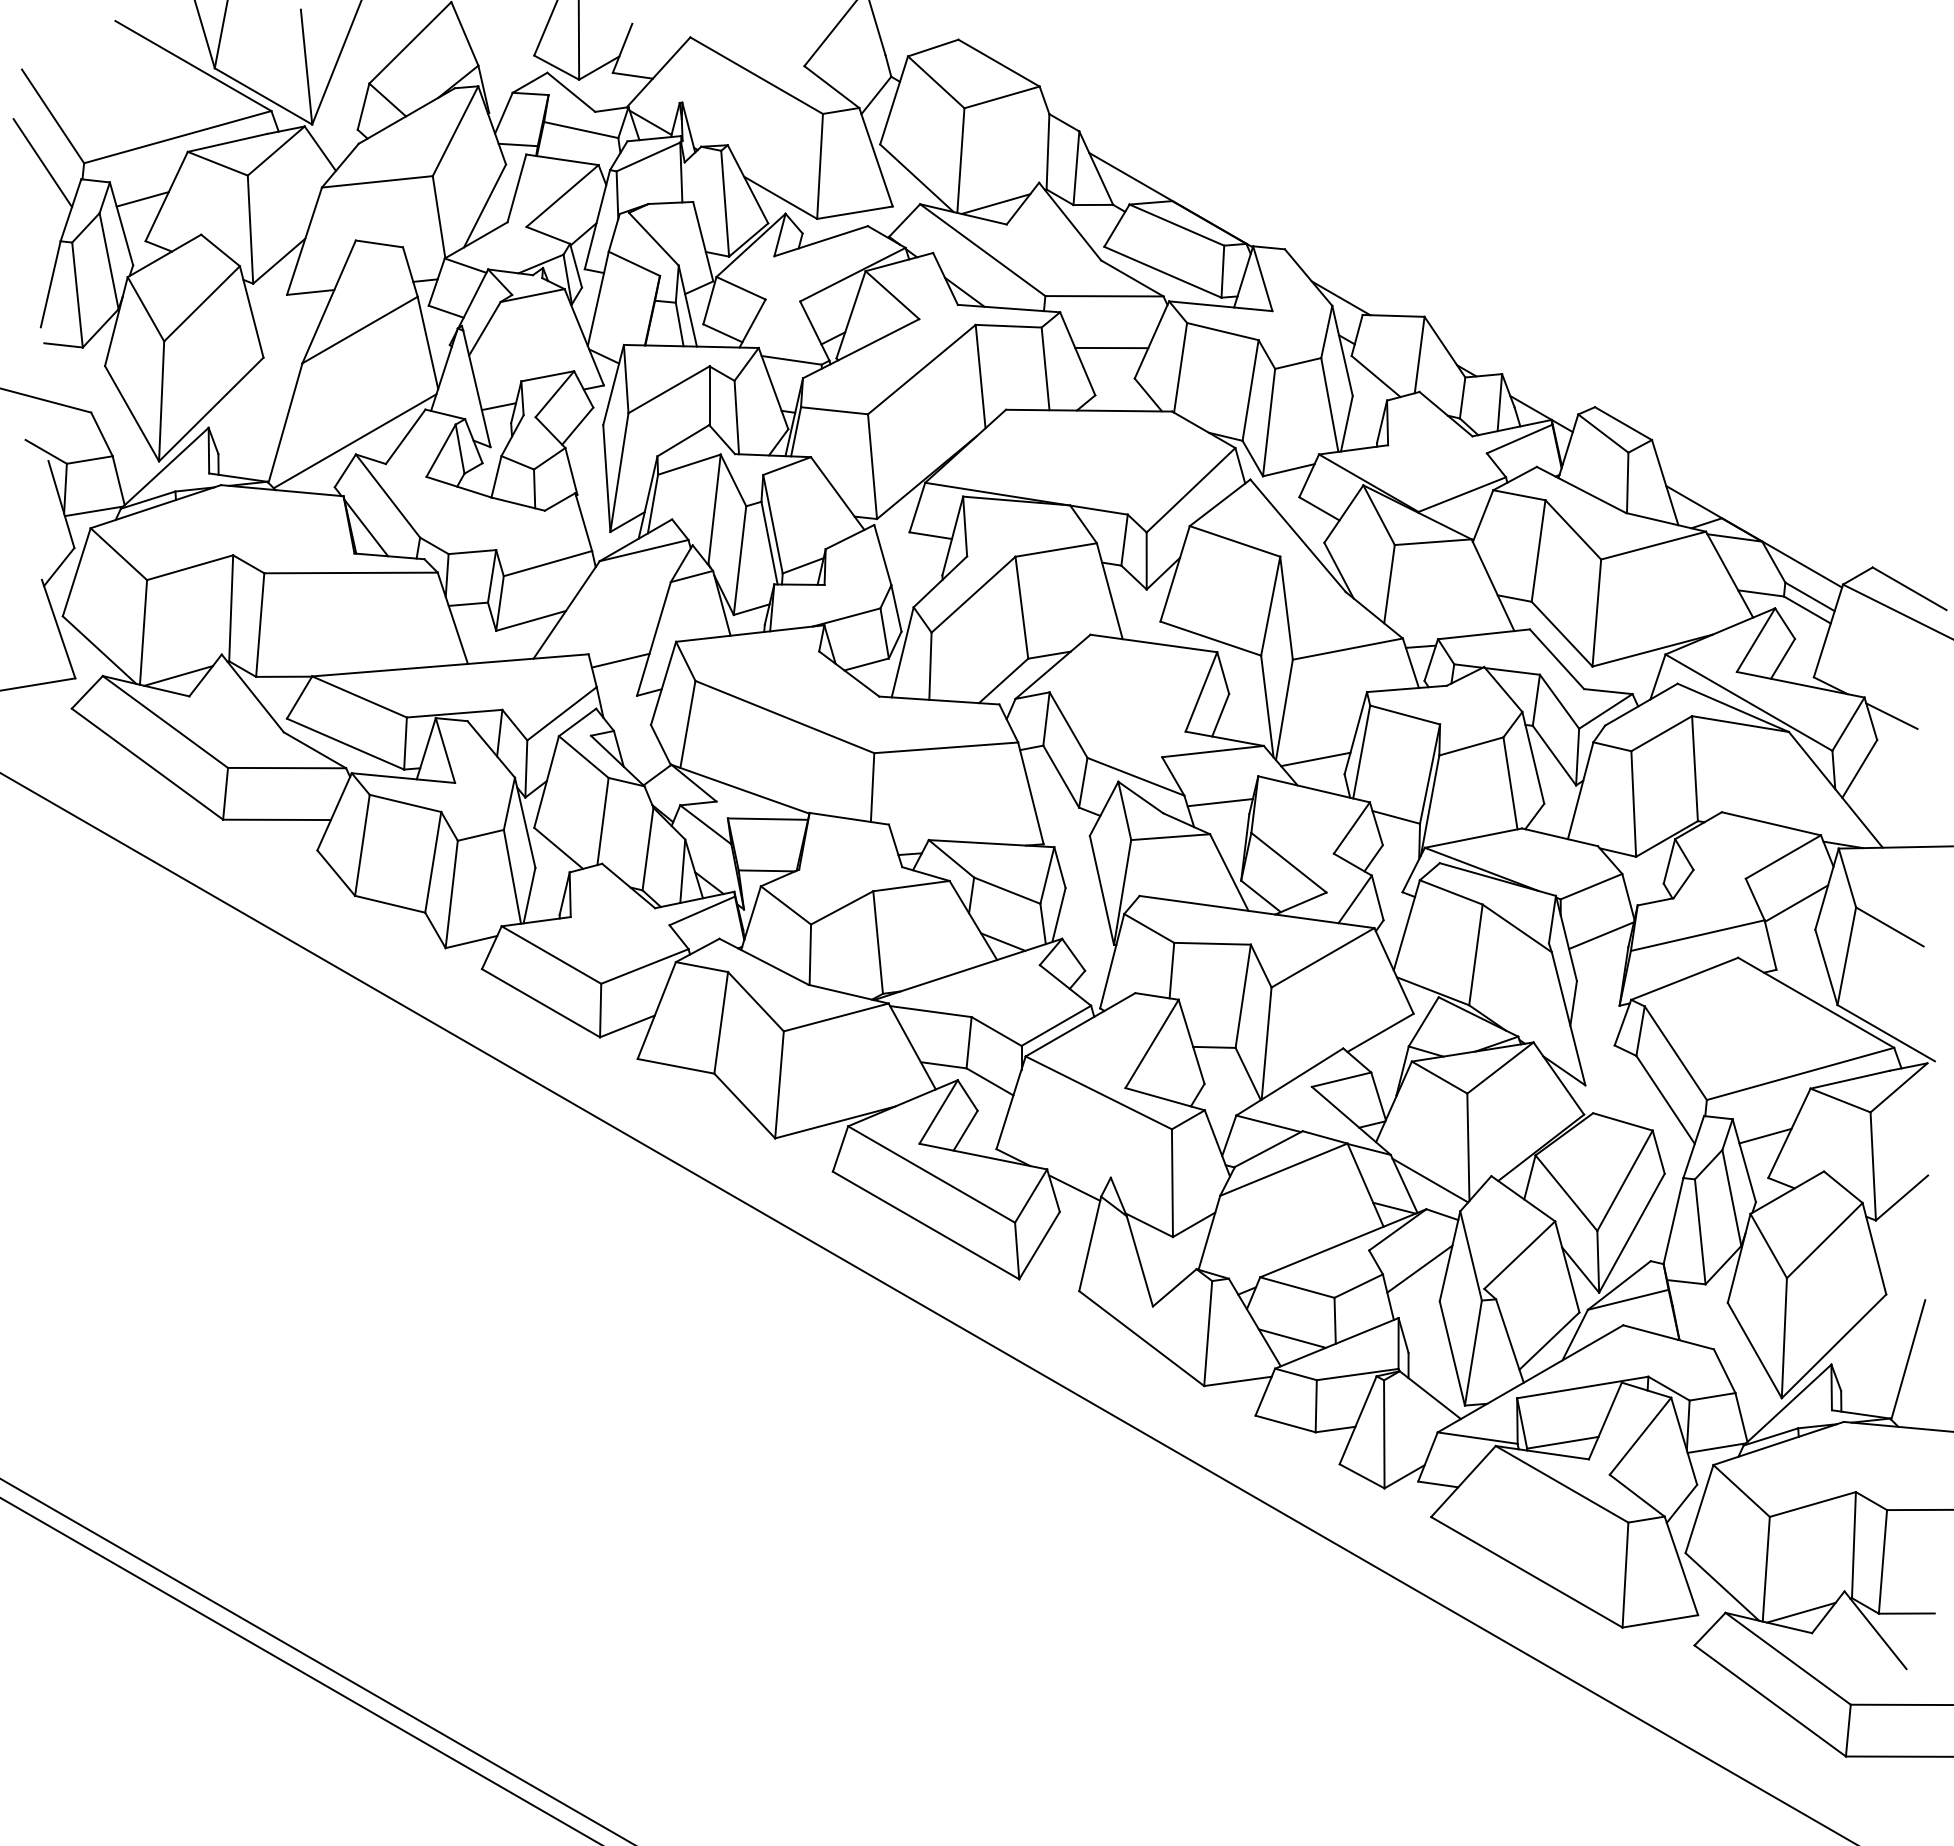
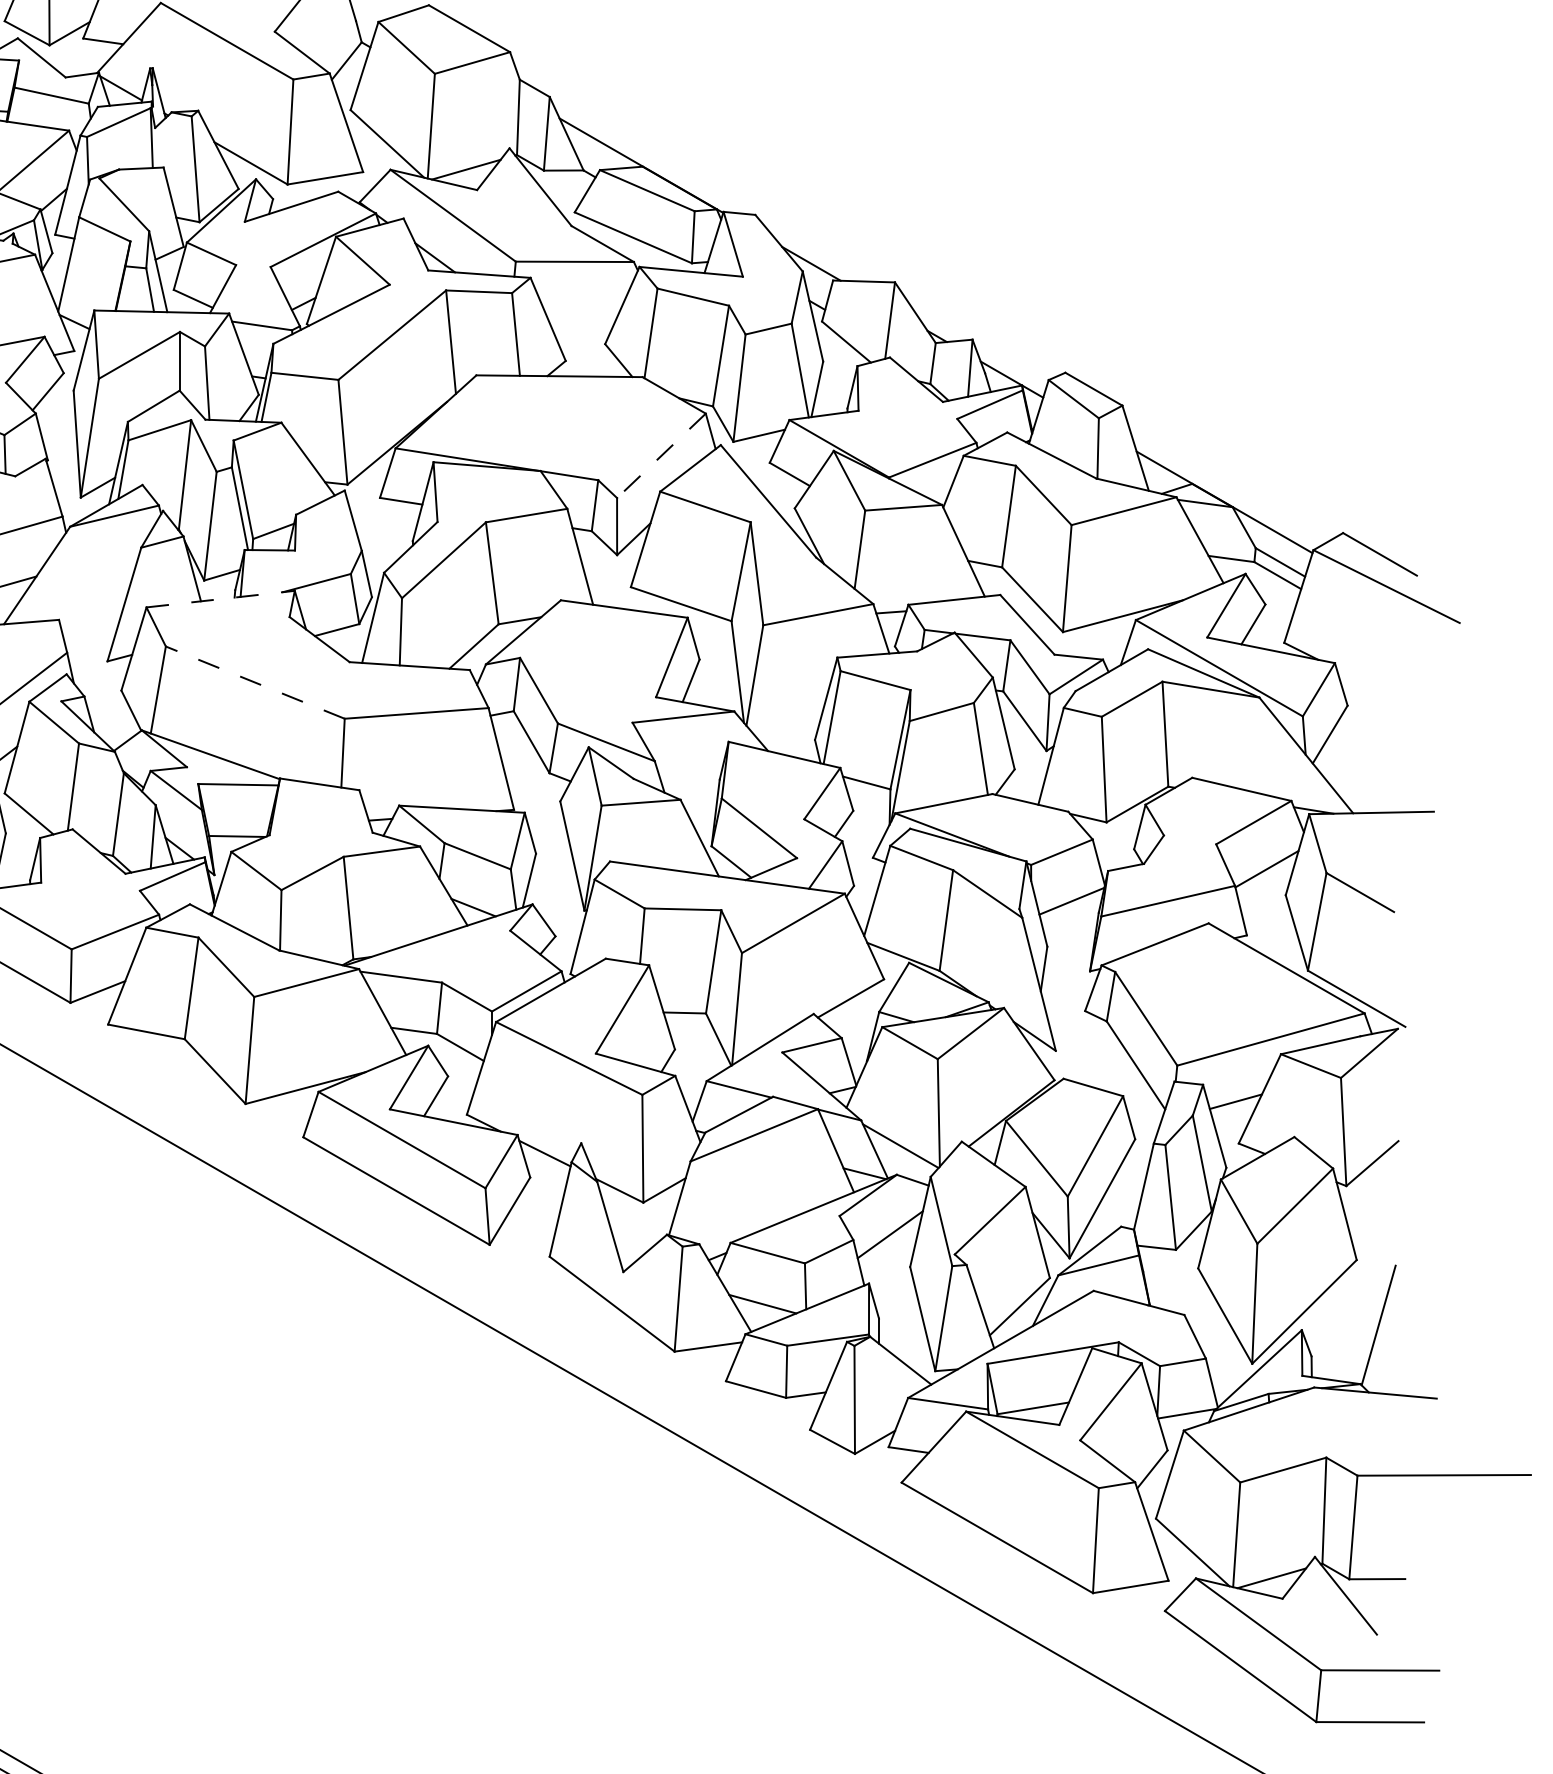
line: (1111, 347) -> (581, 313), removed
line: (1190, 490) -> (660, 456), solid -> dashed
line: (750, 633) -> (220, 599), solid -> dashed
line: (620, 660) -> (90, 626), removed
line: (1891, 715) -> (1361, 681), removed
line: (784, 716) -> (254, 682), solid -> dashed
line: (1315, 759) -> (785, 725), removed
line: (1219, 802) -> (689, 768), removed

